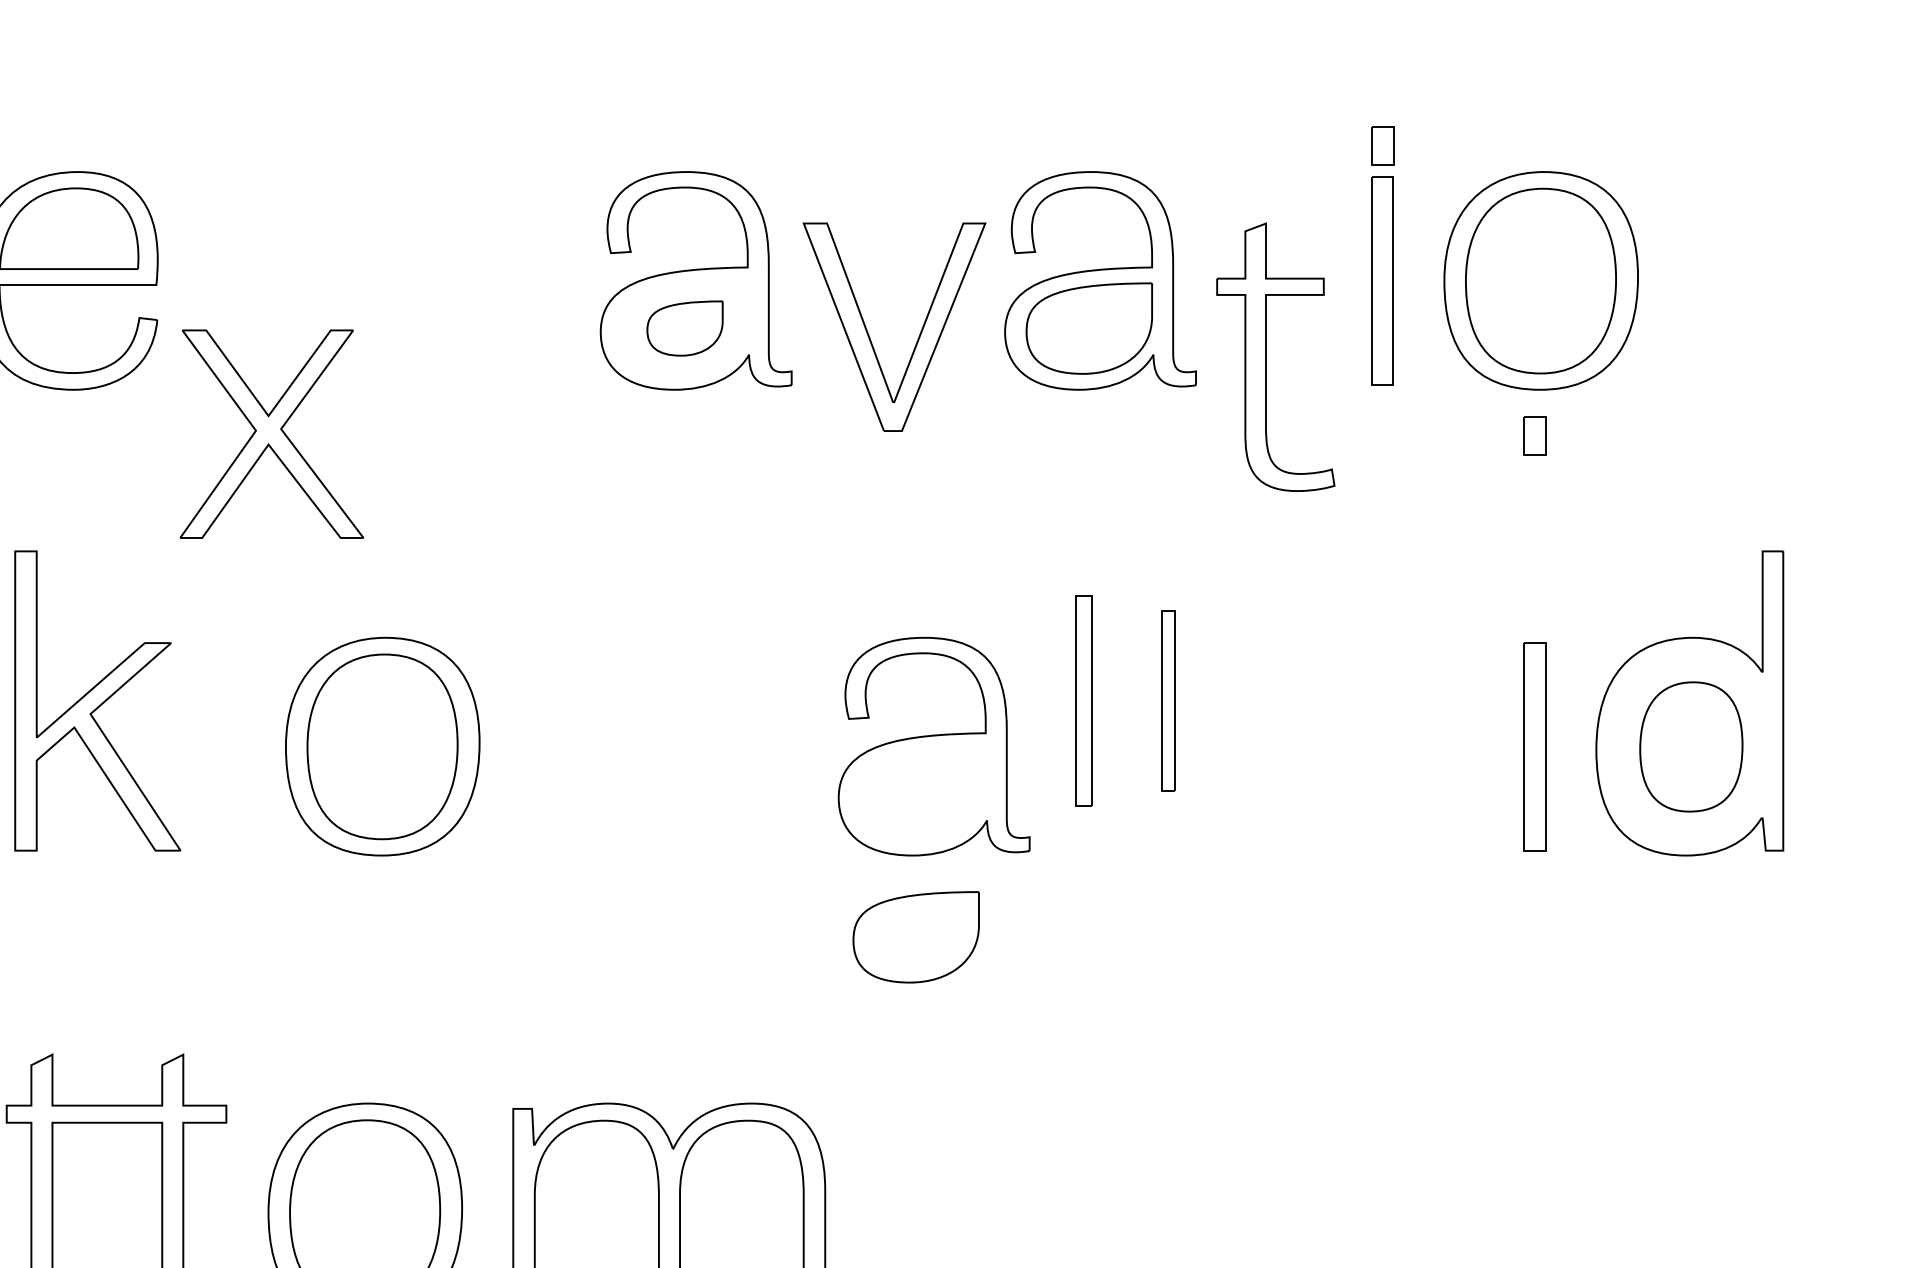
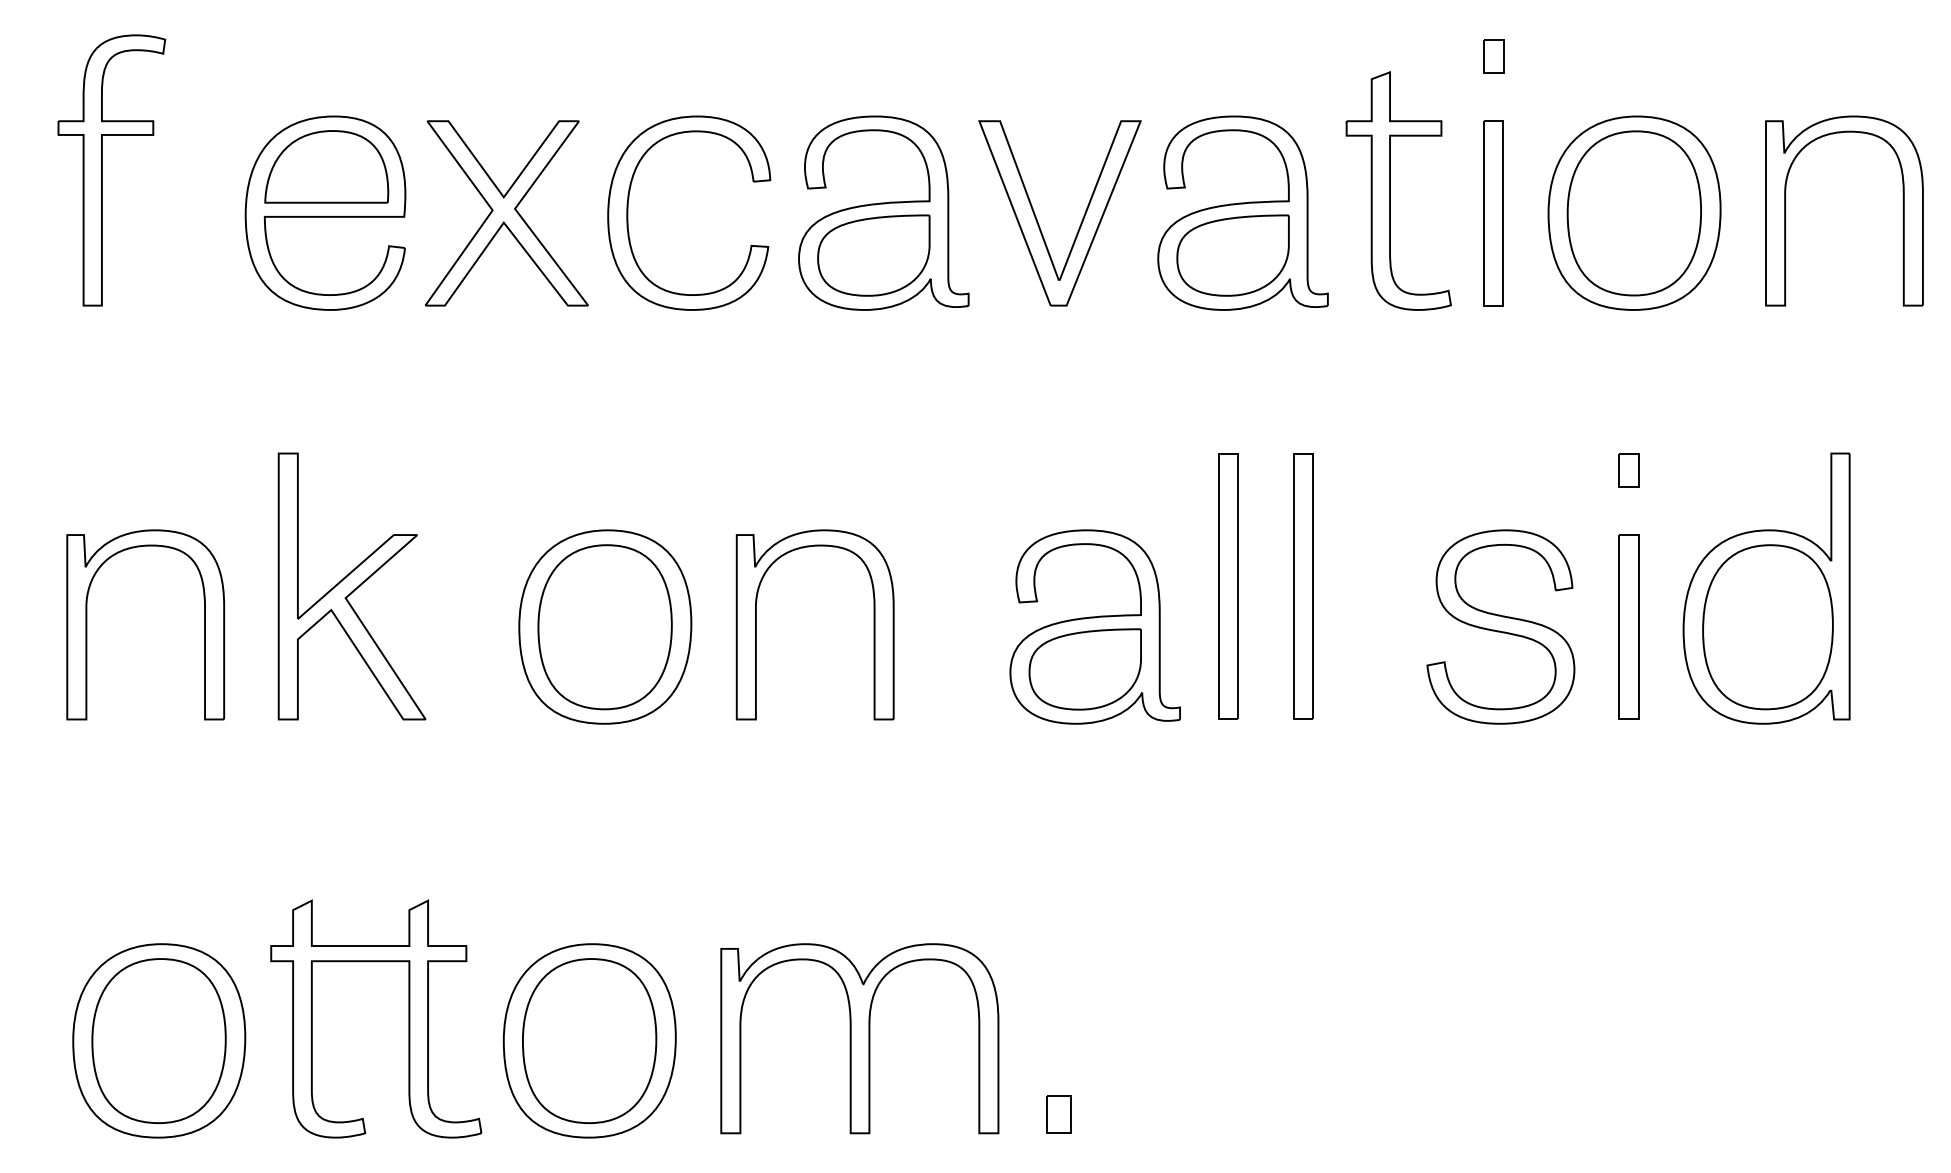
part: (1382, 146) -> (1493, 56), moved
part: (1842, 277) -> (1902, 210), added
part: (408, 280) -> (628, 212), added
part: (684, 328) -> (873, 255), size x1.67
part: (870, 336) -> (1038, 221), moved
part: (1266, 356) -> (1390, 190), moved
part: (271, 434) -> (506, 213), moved
part: (1534, 436) -> (1628, 470), moved
part: (1084, 701) -> (1228, 586), size x1.43
part: (1168, 701) -> (1303, 586), size x1.67
part: (552, 743) -> (756, 624), added
part: (1390, 746) -> (1500, 626), added
part: (1690, 747) -> (1767, 627), size x1.43
part: (915, 937) -> (1084, 669), moved

